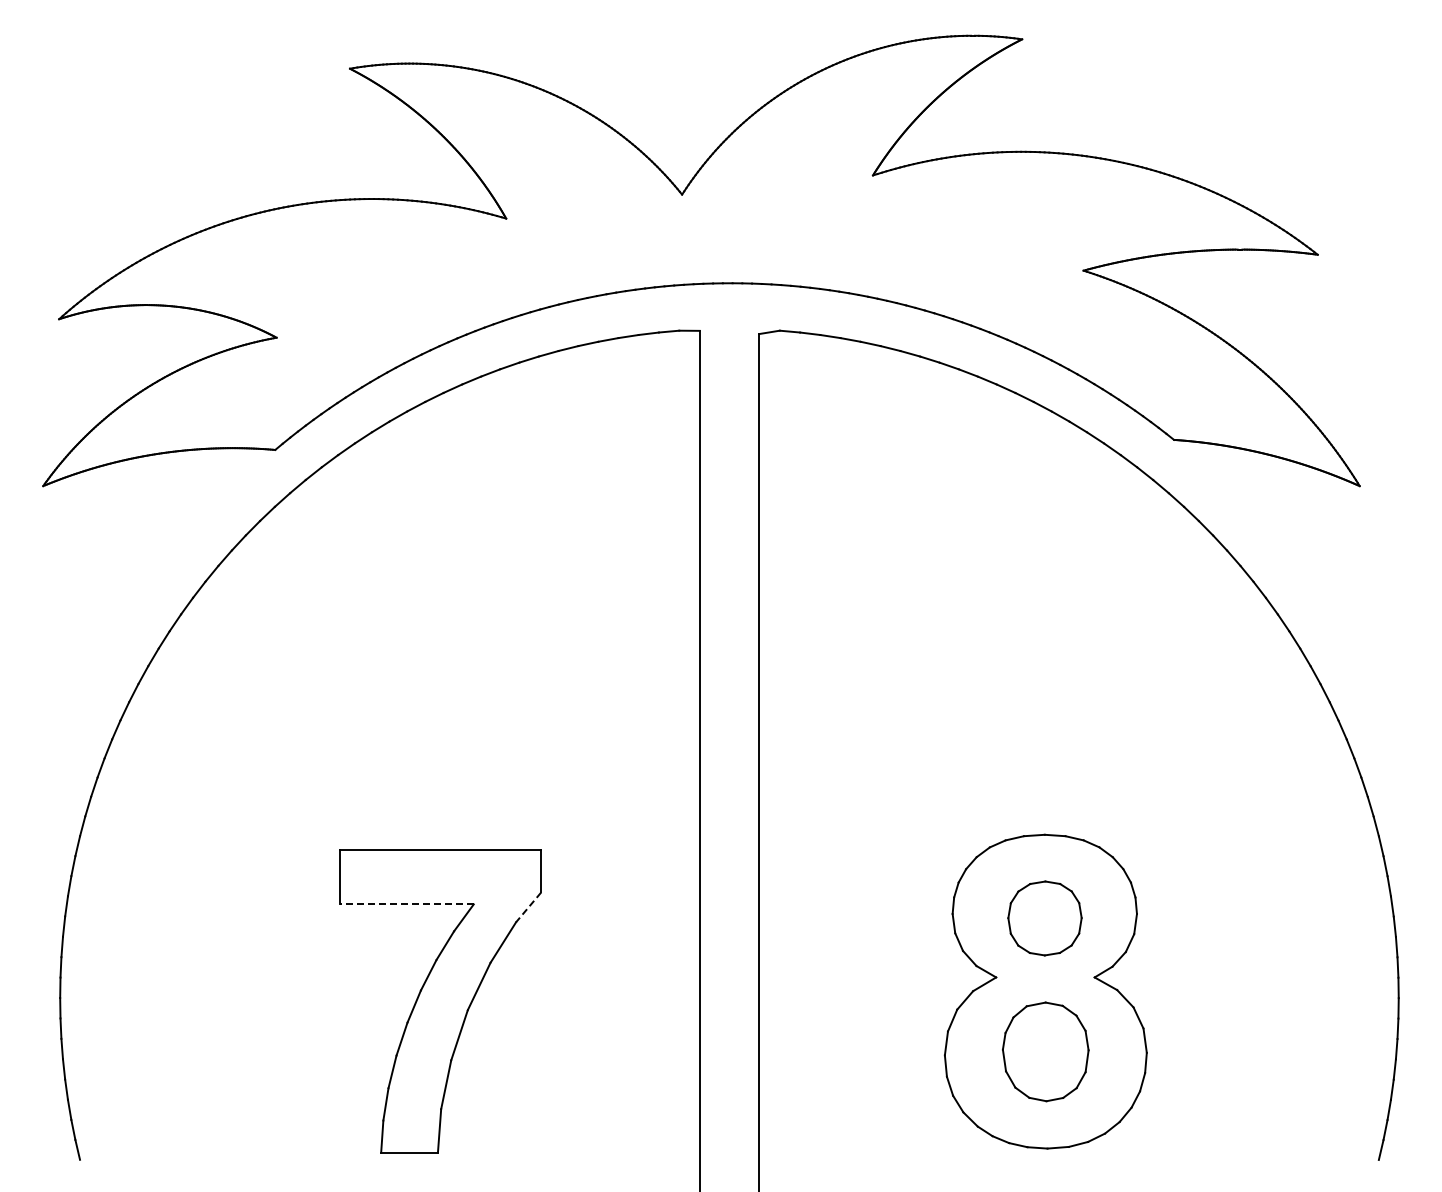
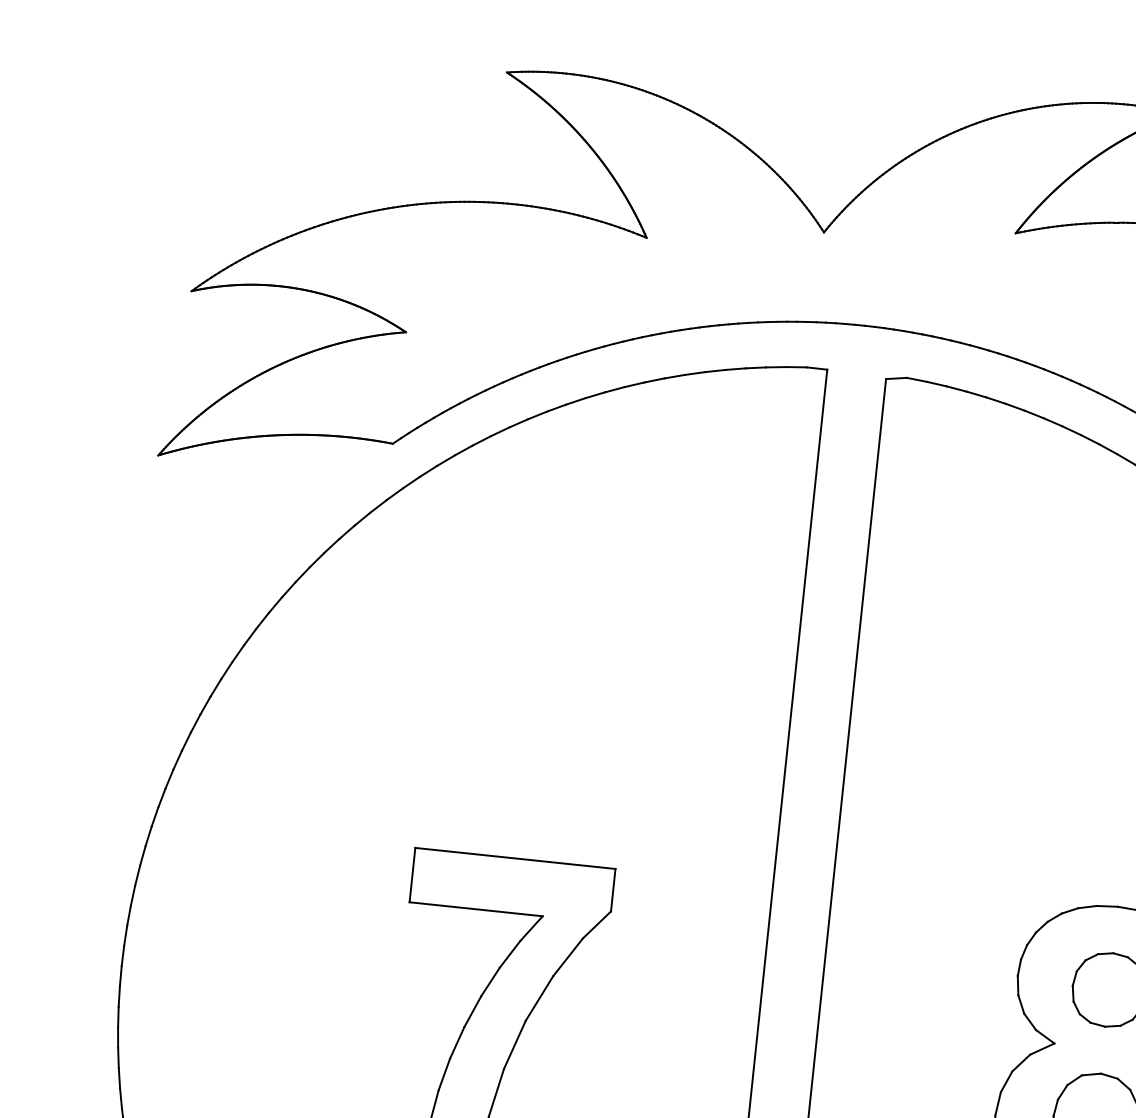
line: (406, 904) -> (475, 909), dashed -> solid
line: (528, 907) -> (596, 925), dashed -> solid

